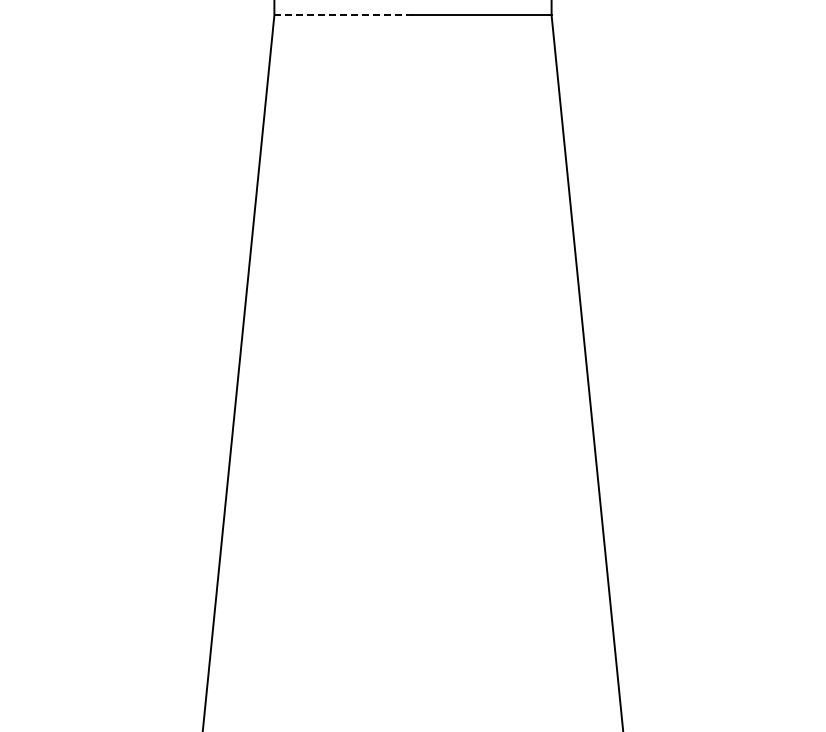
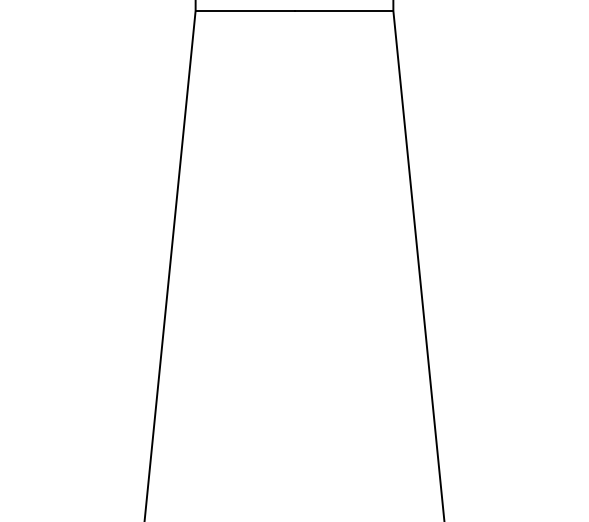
line: (344, 15) -> (245, 10), dashed -> solid

